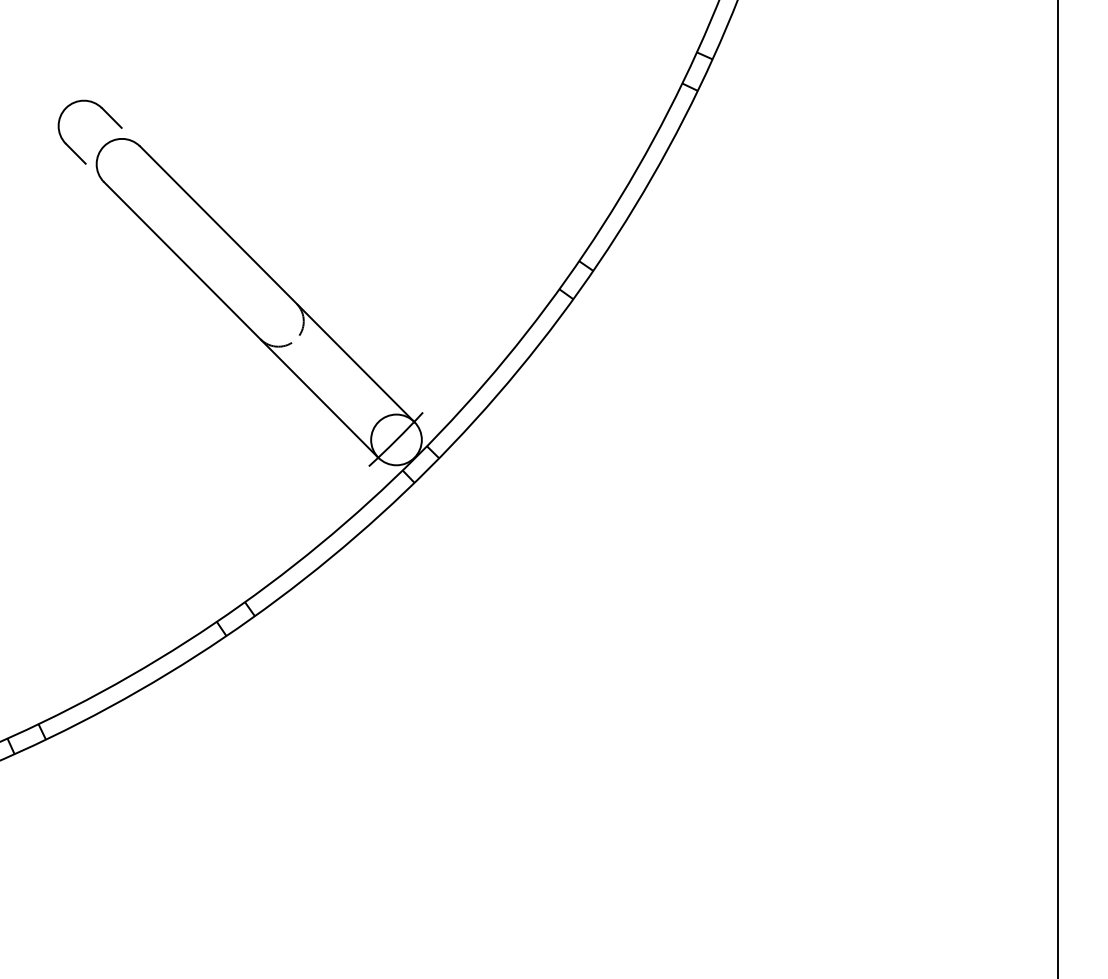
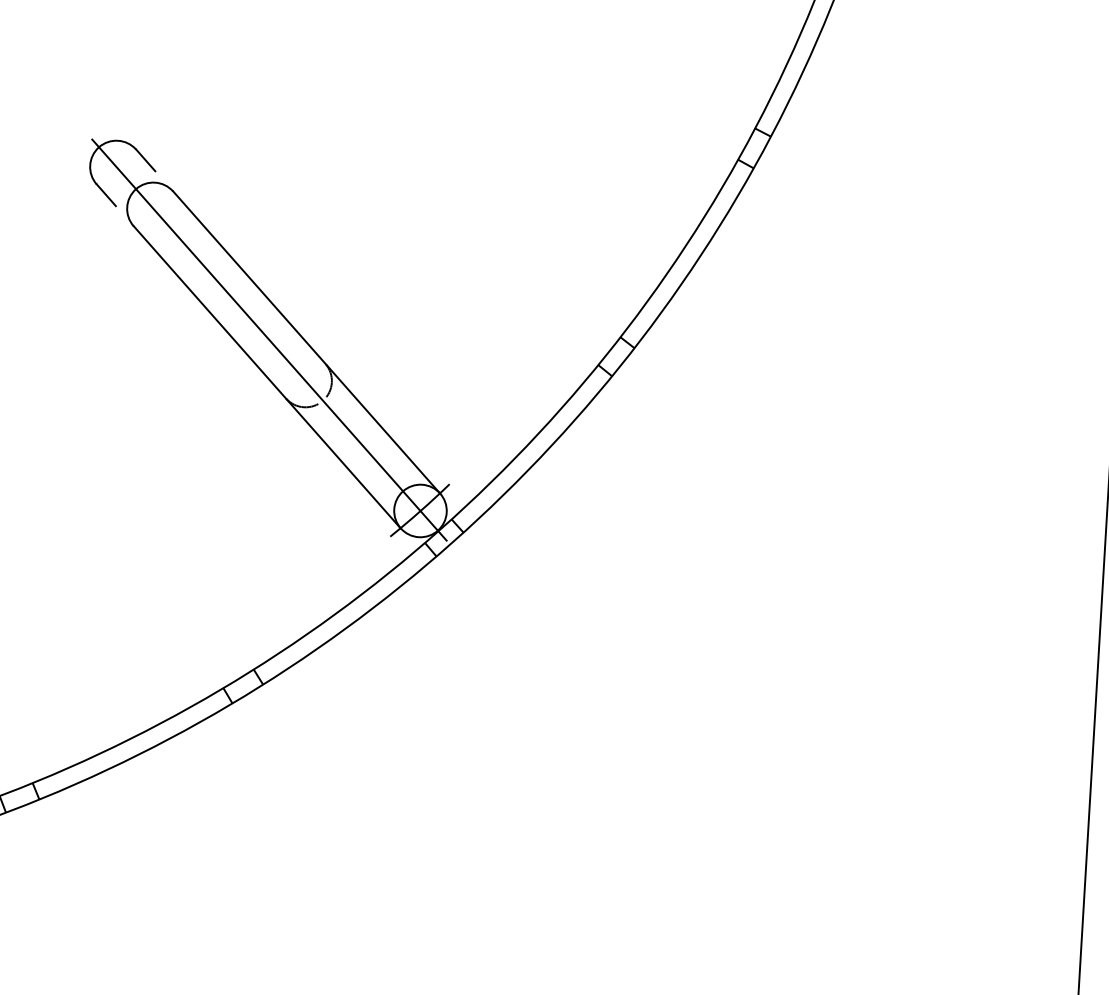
line: (241, 284) -> (269, 340), added

